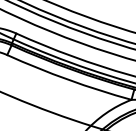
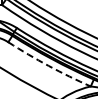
arc: (68, 79) -> (48, 65), solid -> dashed

